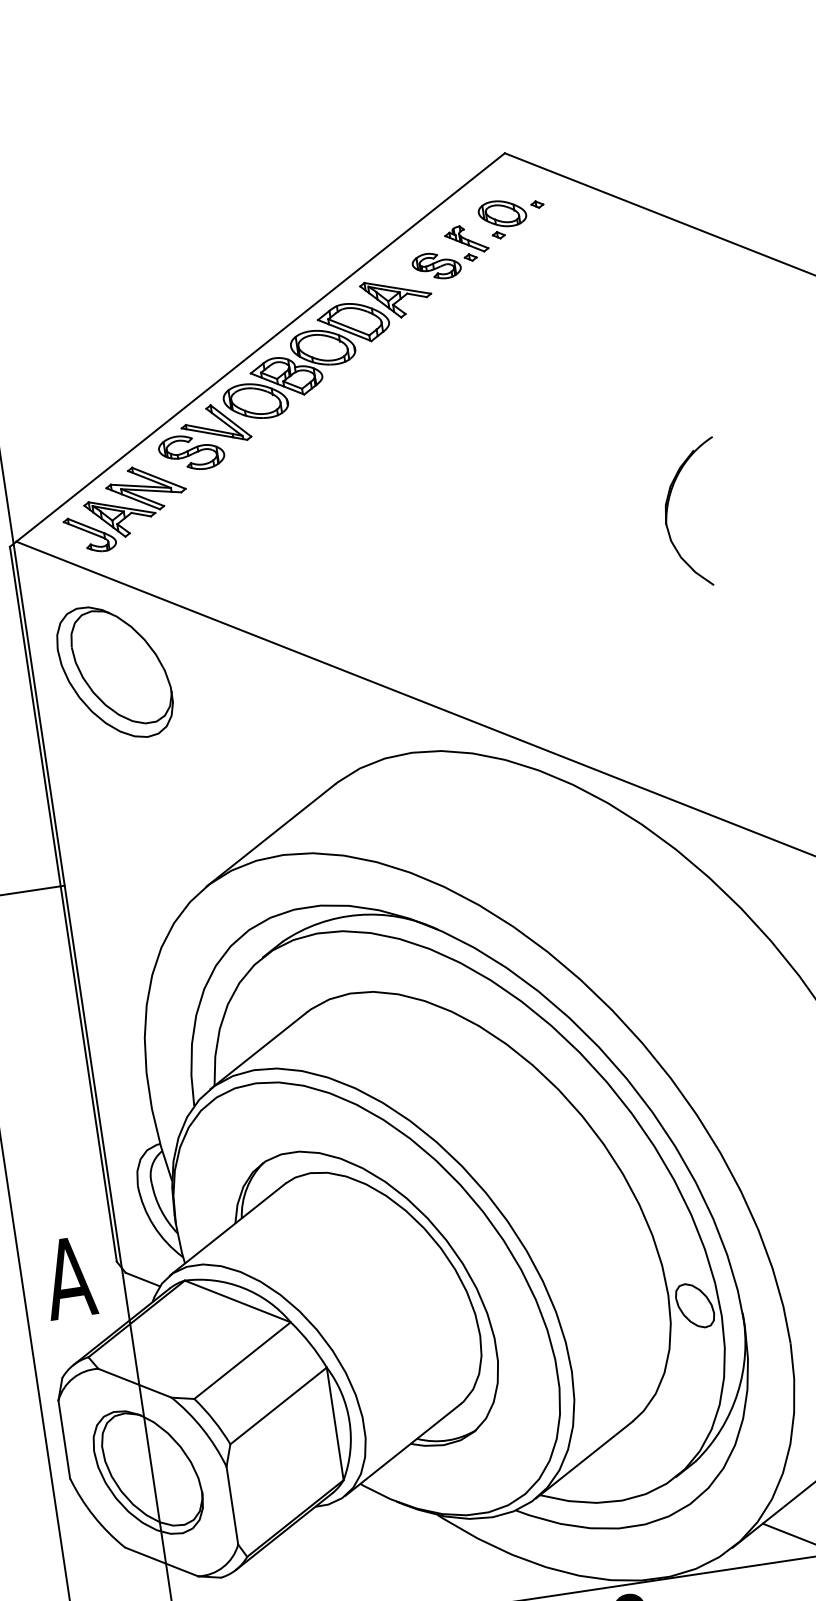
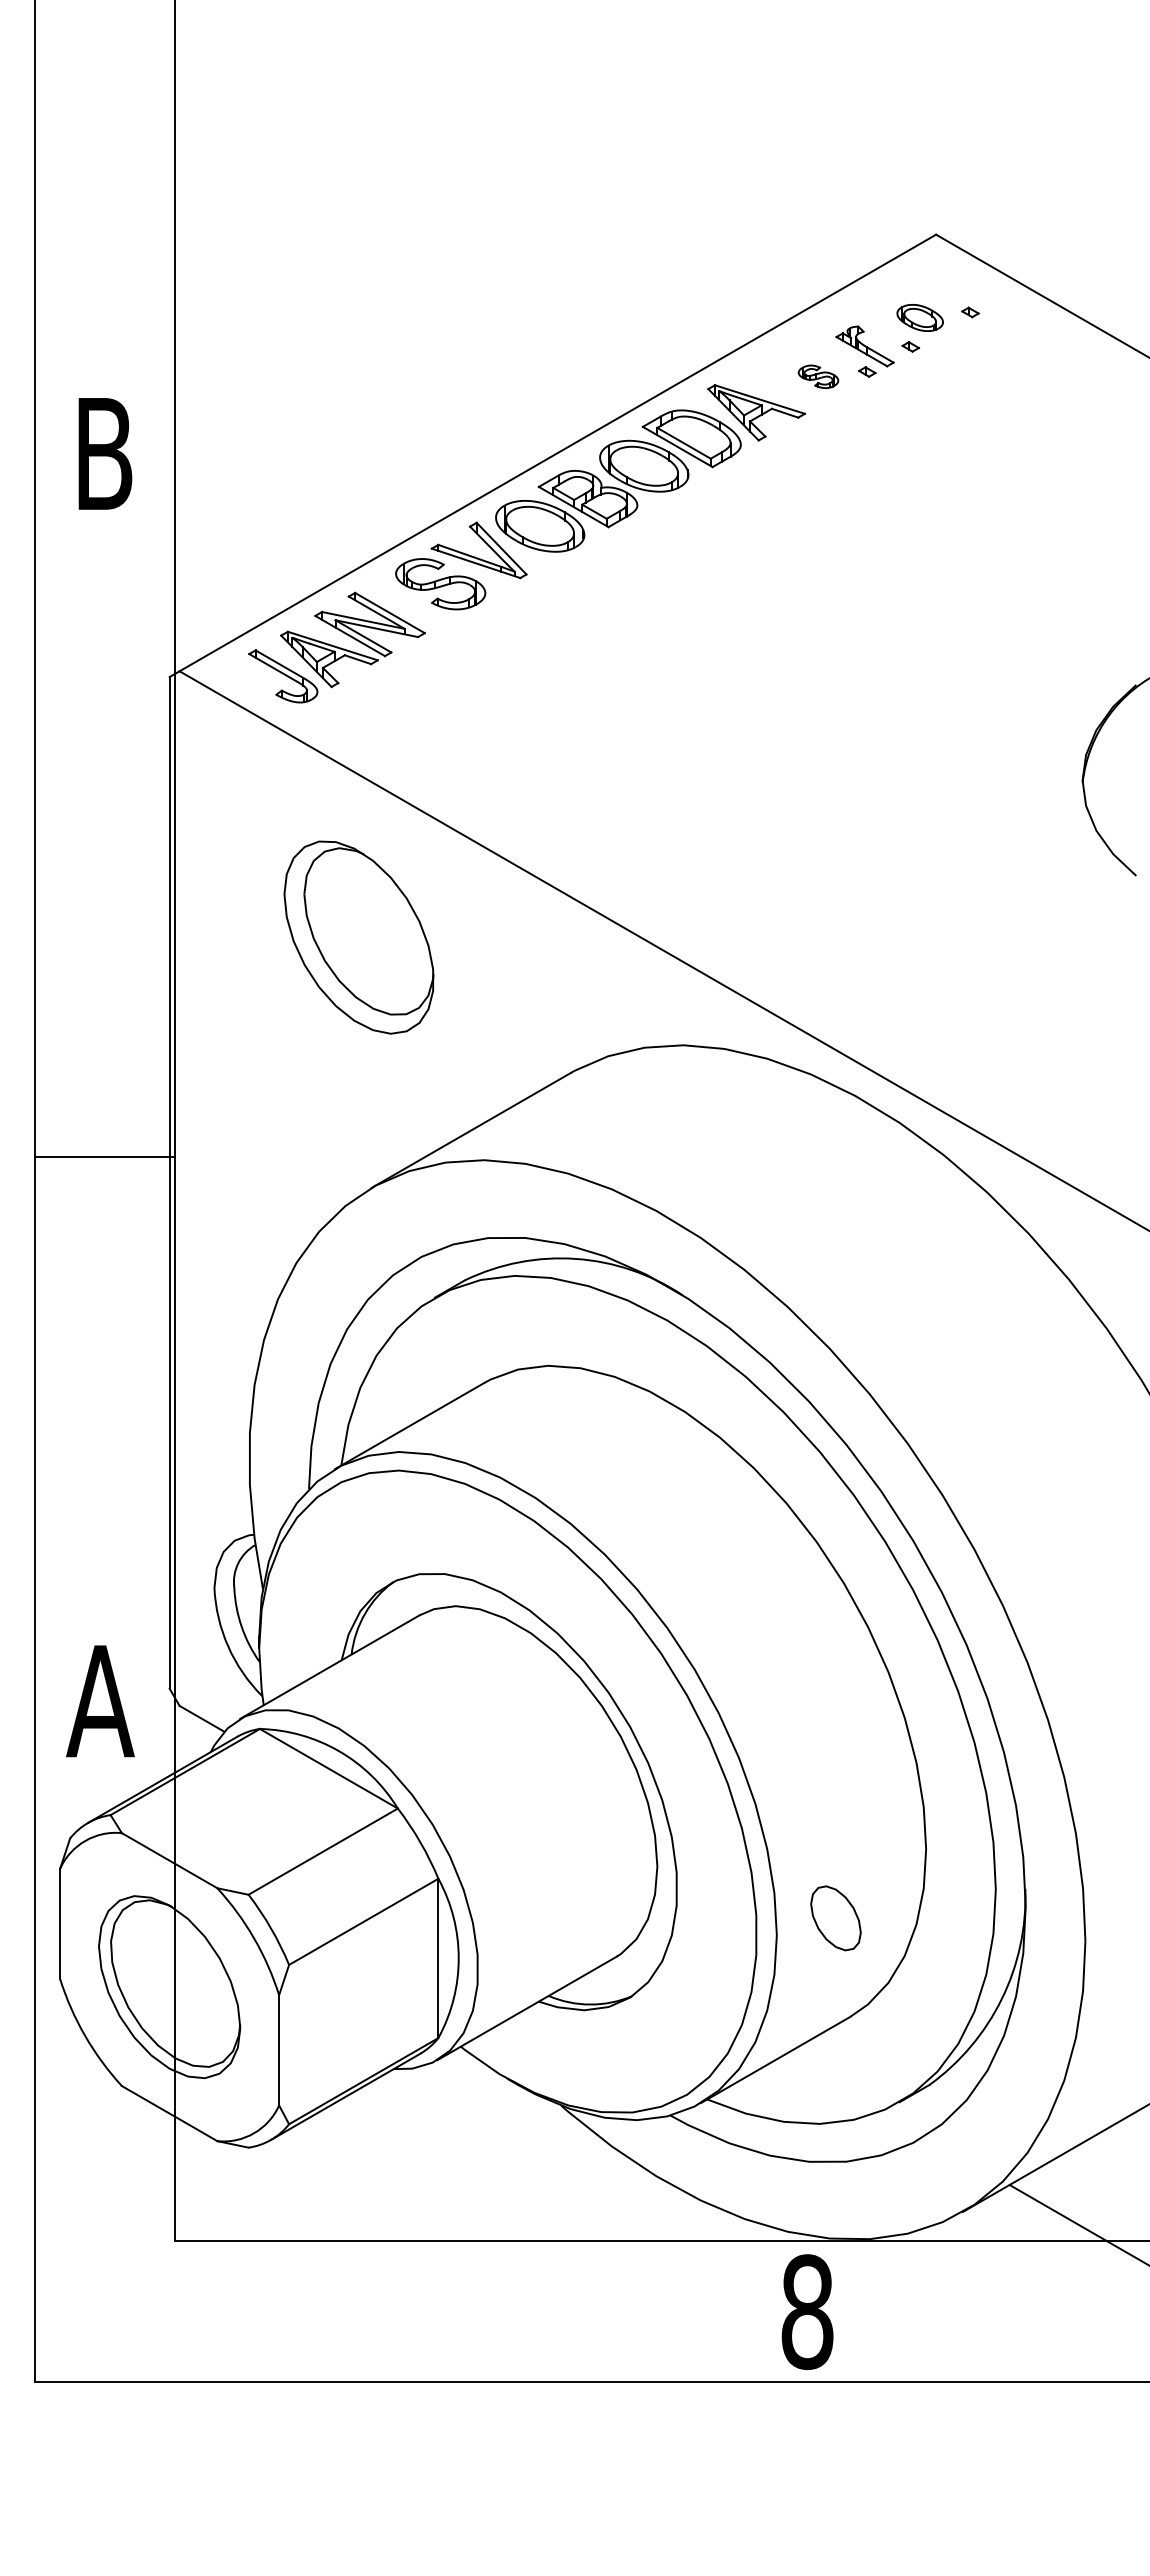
part: (501, 213) -> (919, 317), size x0.7
part: (436, 265) -> (818, 376), size x0.6
part: (114, 672) -> (358, 937), moved
part: (694, 1305) -> (835, 1918), moved

